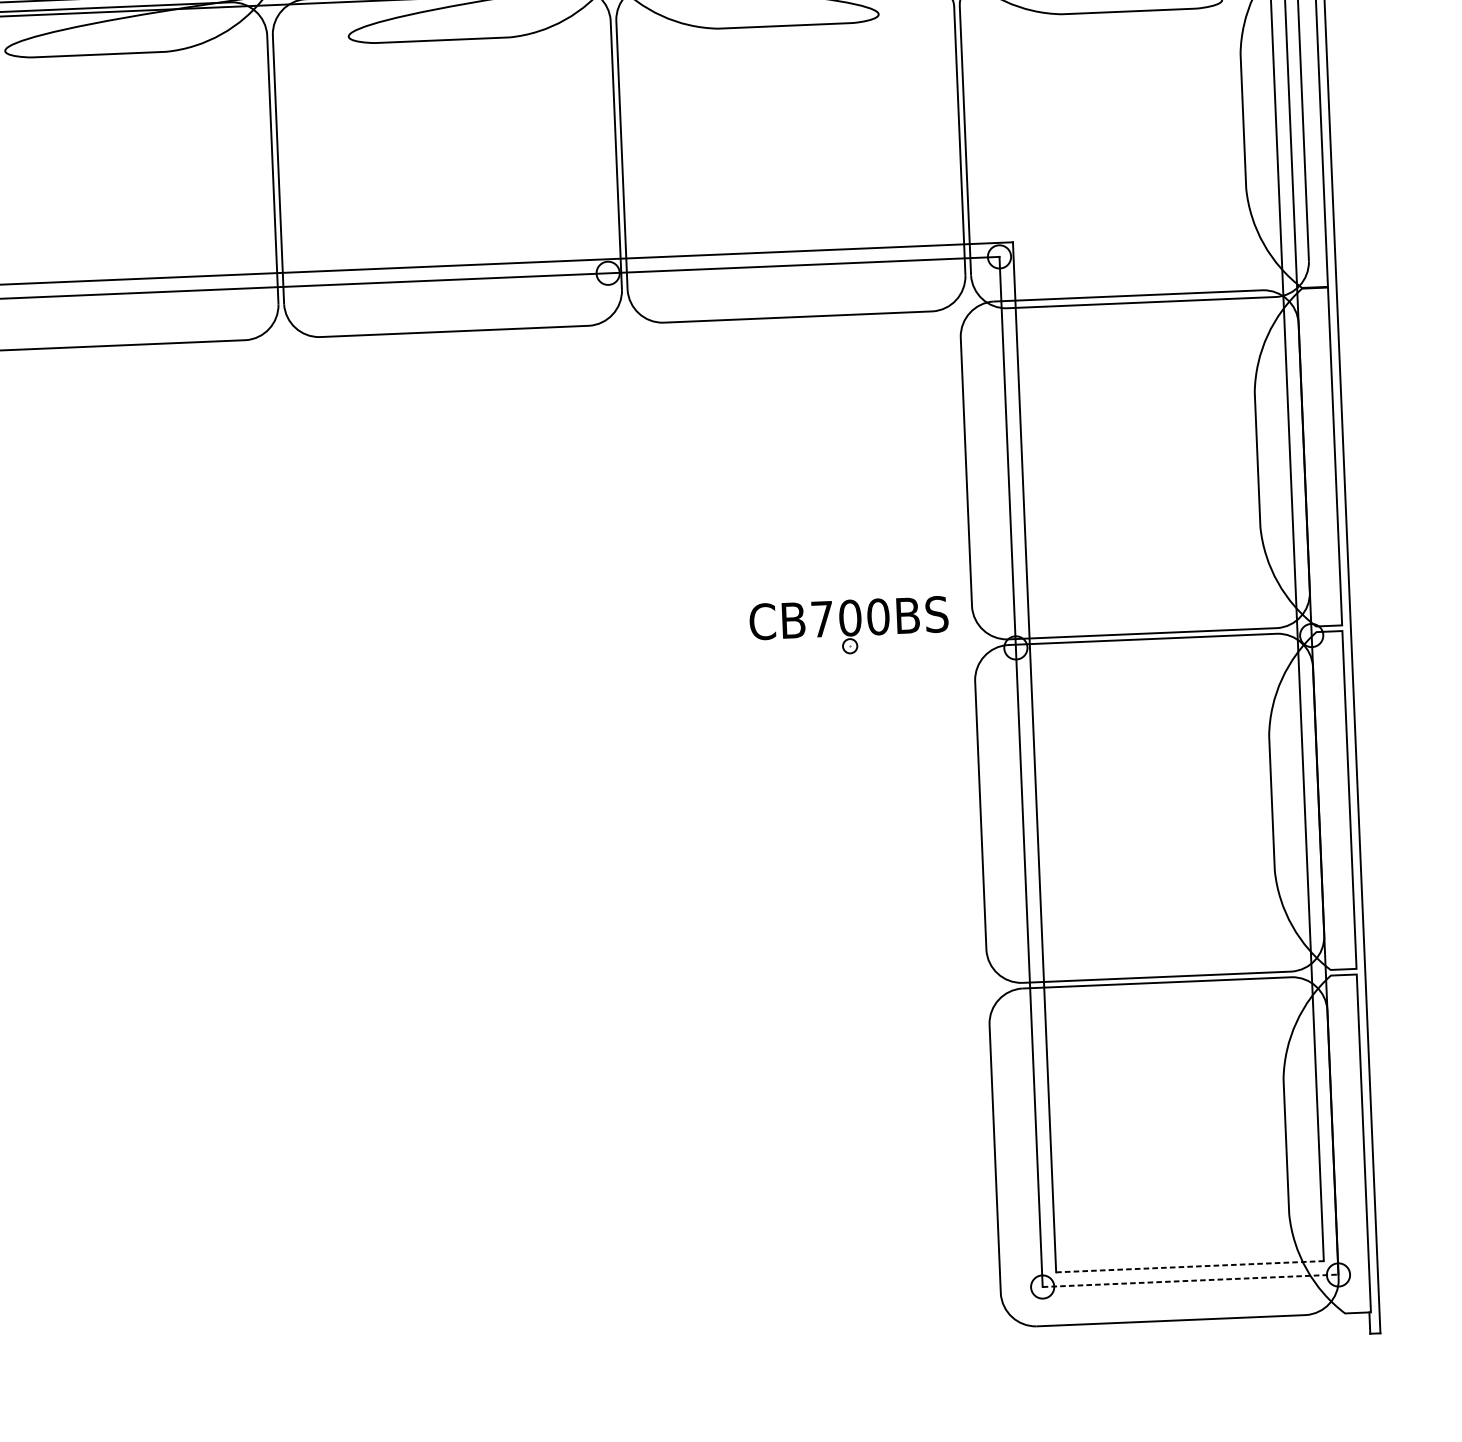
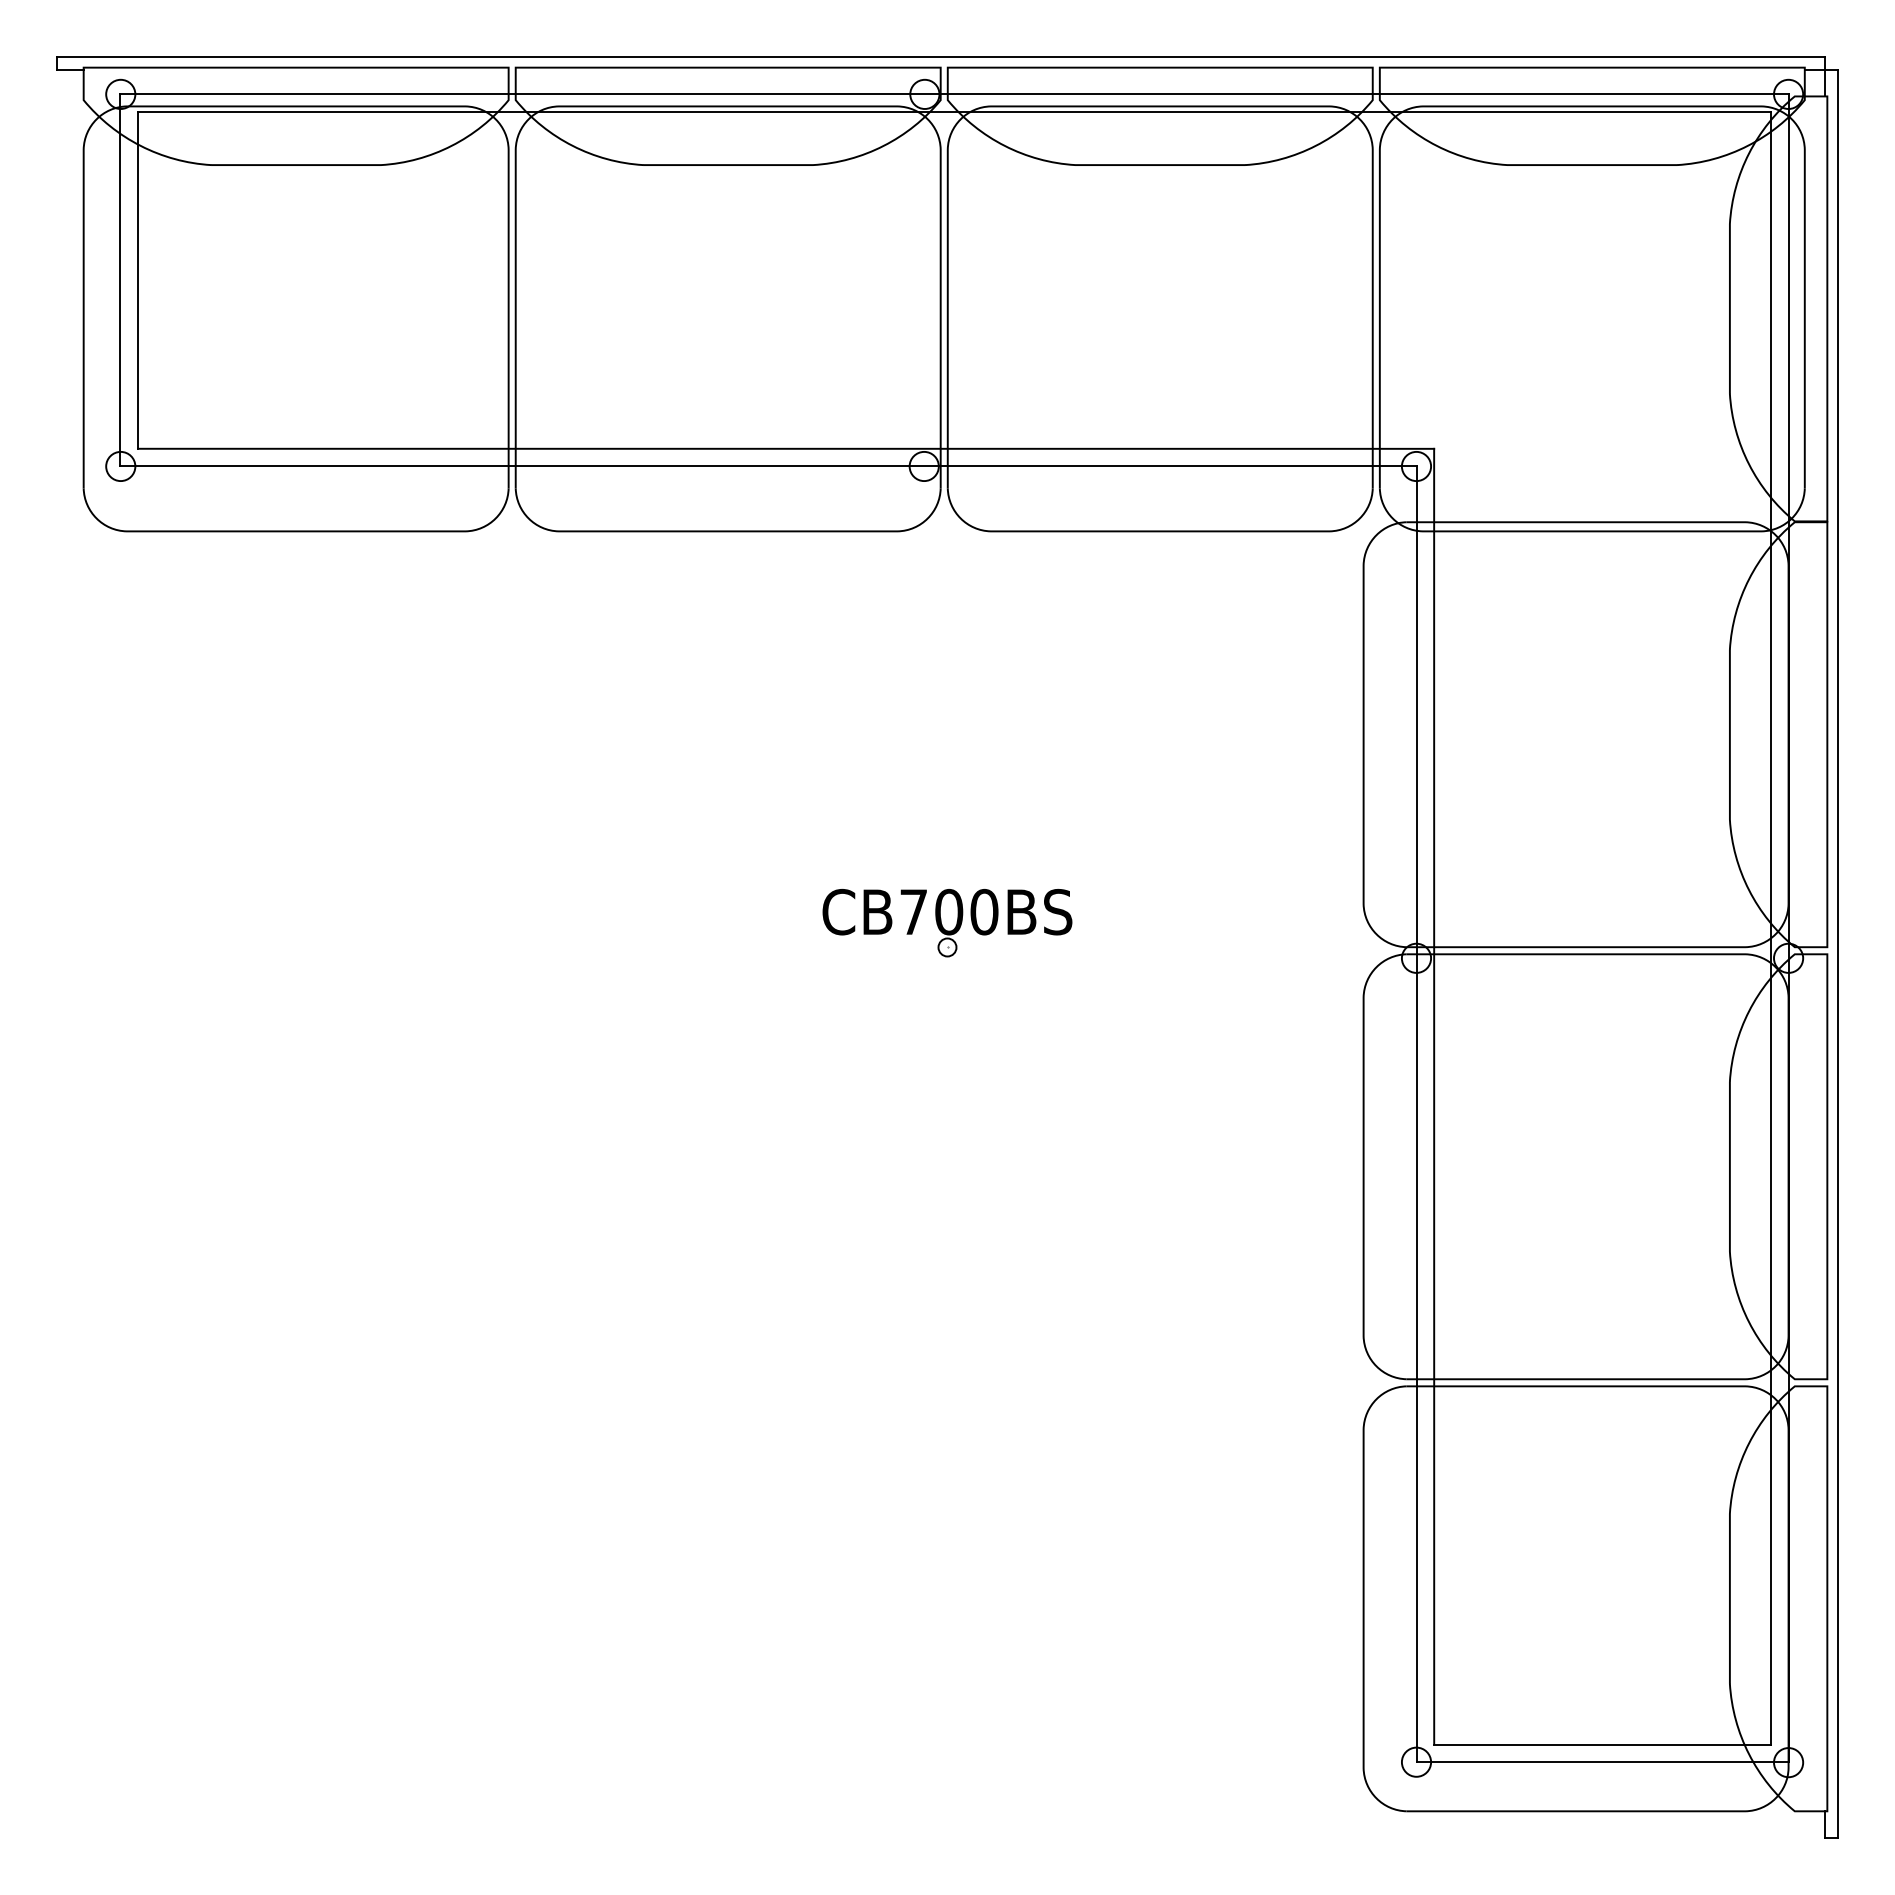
part: (849, 627) -> (947, 923), moved
line: (1190, 1266) -> (1603, 1744), dashed -> solid
line: (1191, 1281) -> (1603, 1762), dashed -> solid

